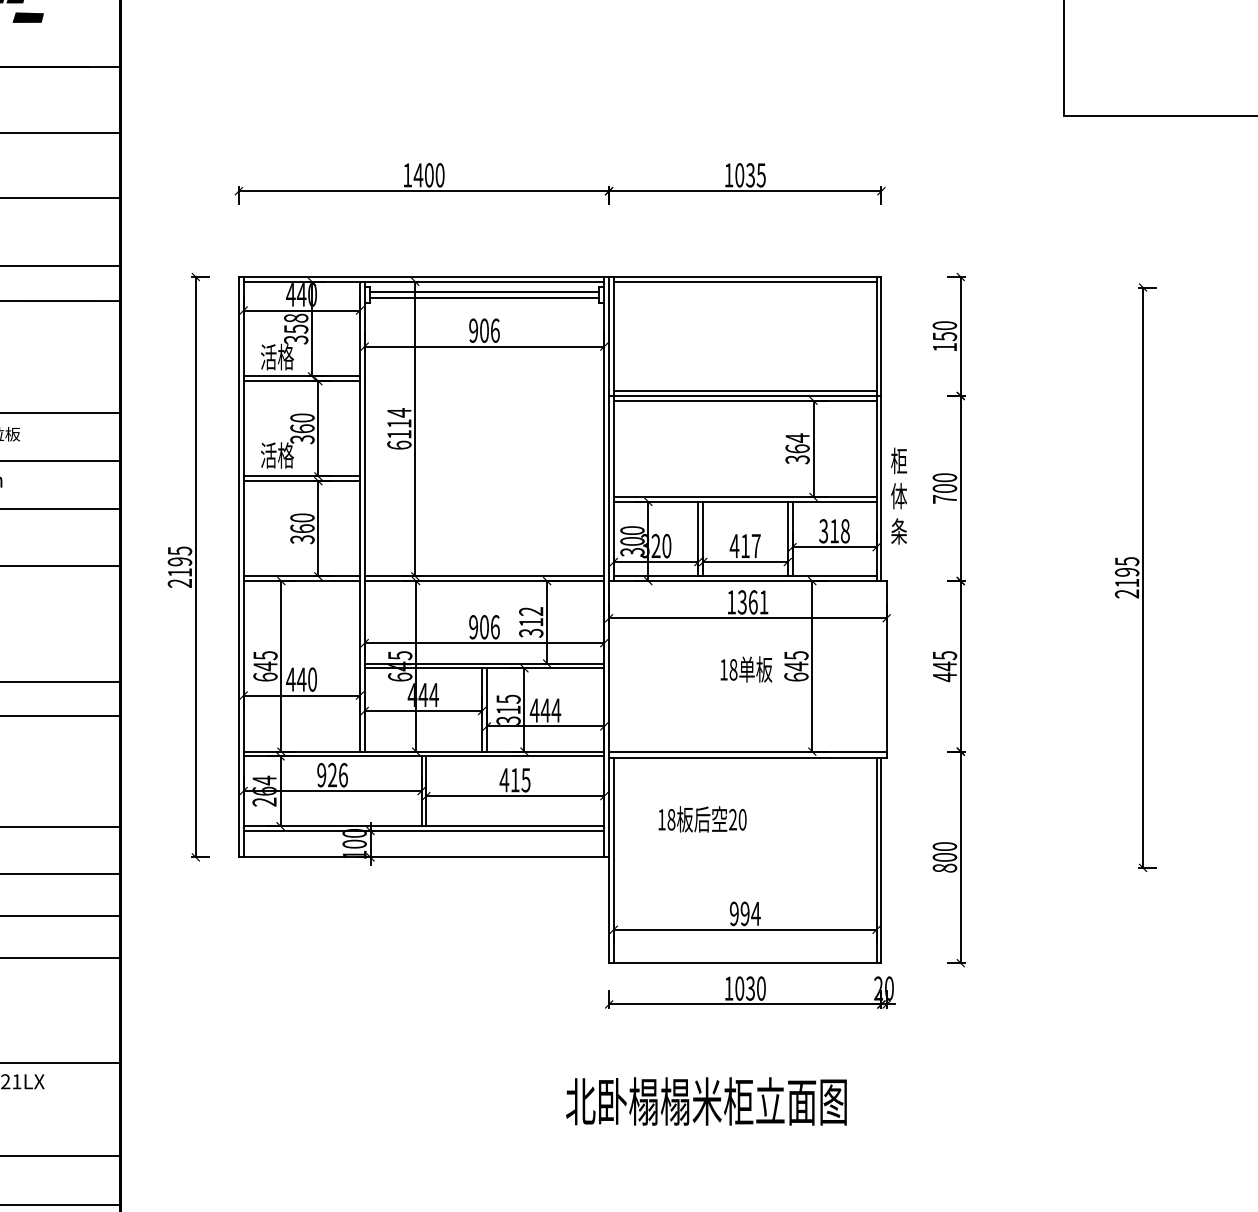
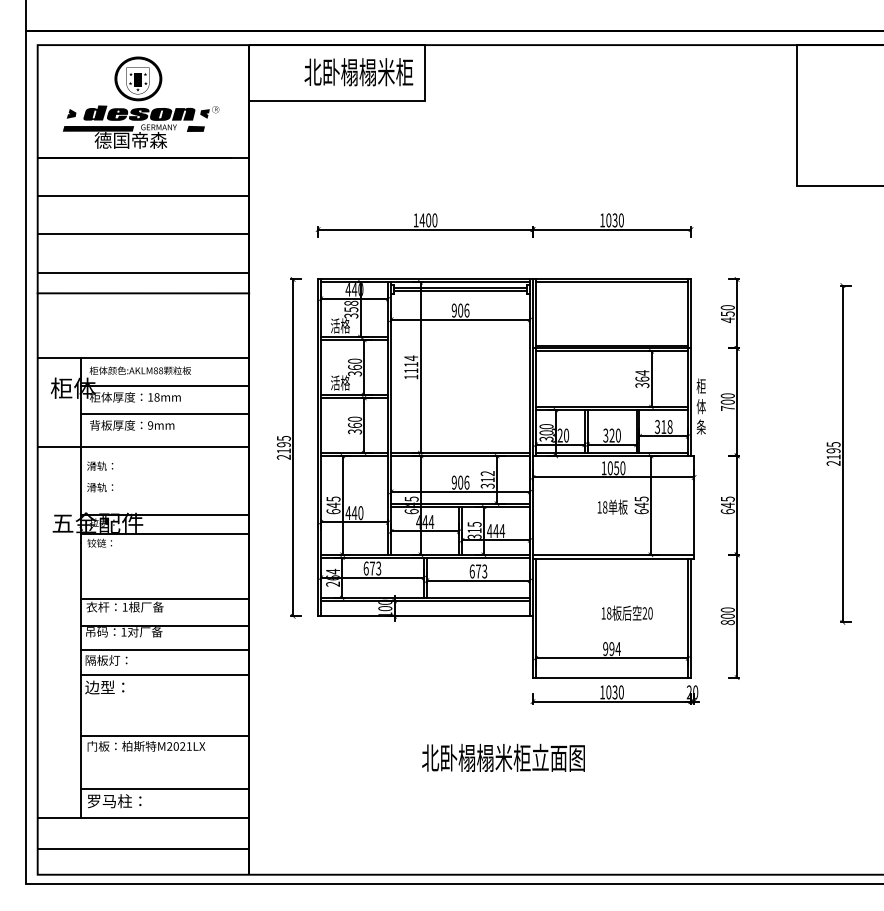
text: (759, 175) -> (620, 220), 1035 -> 1030
text: (944, 347) -> (727, 320), 150 -> 450
text: (399, 444) -> (411, 376), 6114 -> 1114
text: (744, 545) -> (611, 435), 417 -> 320
text: (753, 602) -> (616, 468), 1361 -> 1050
text: (944, 676) -> (727, 511), 445 -> 645
text: (332, 775) -> (372, 568), 926 -> 673
text: (515, 780) -> (478, 571), 415 -> 673
text: (701, 818) -> (626, 612), moved
text: (706, 1100) -> (503, 757), moved

